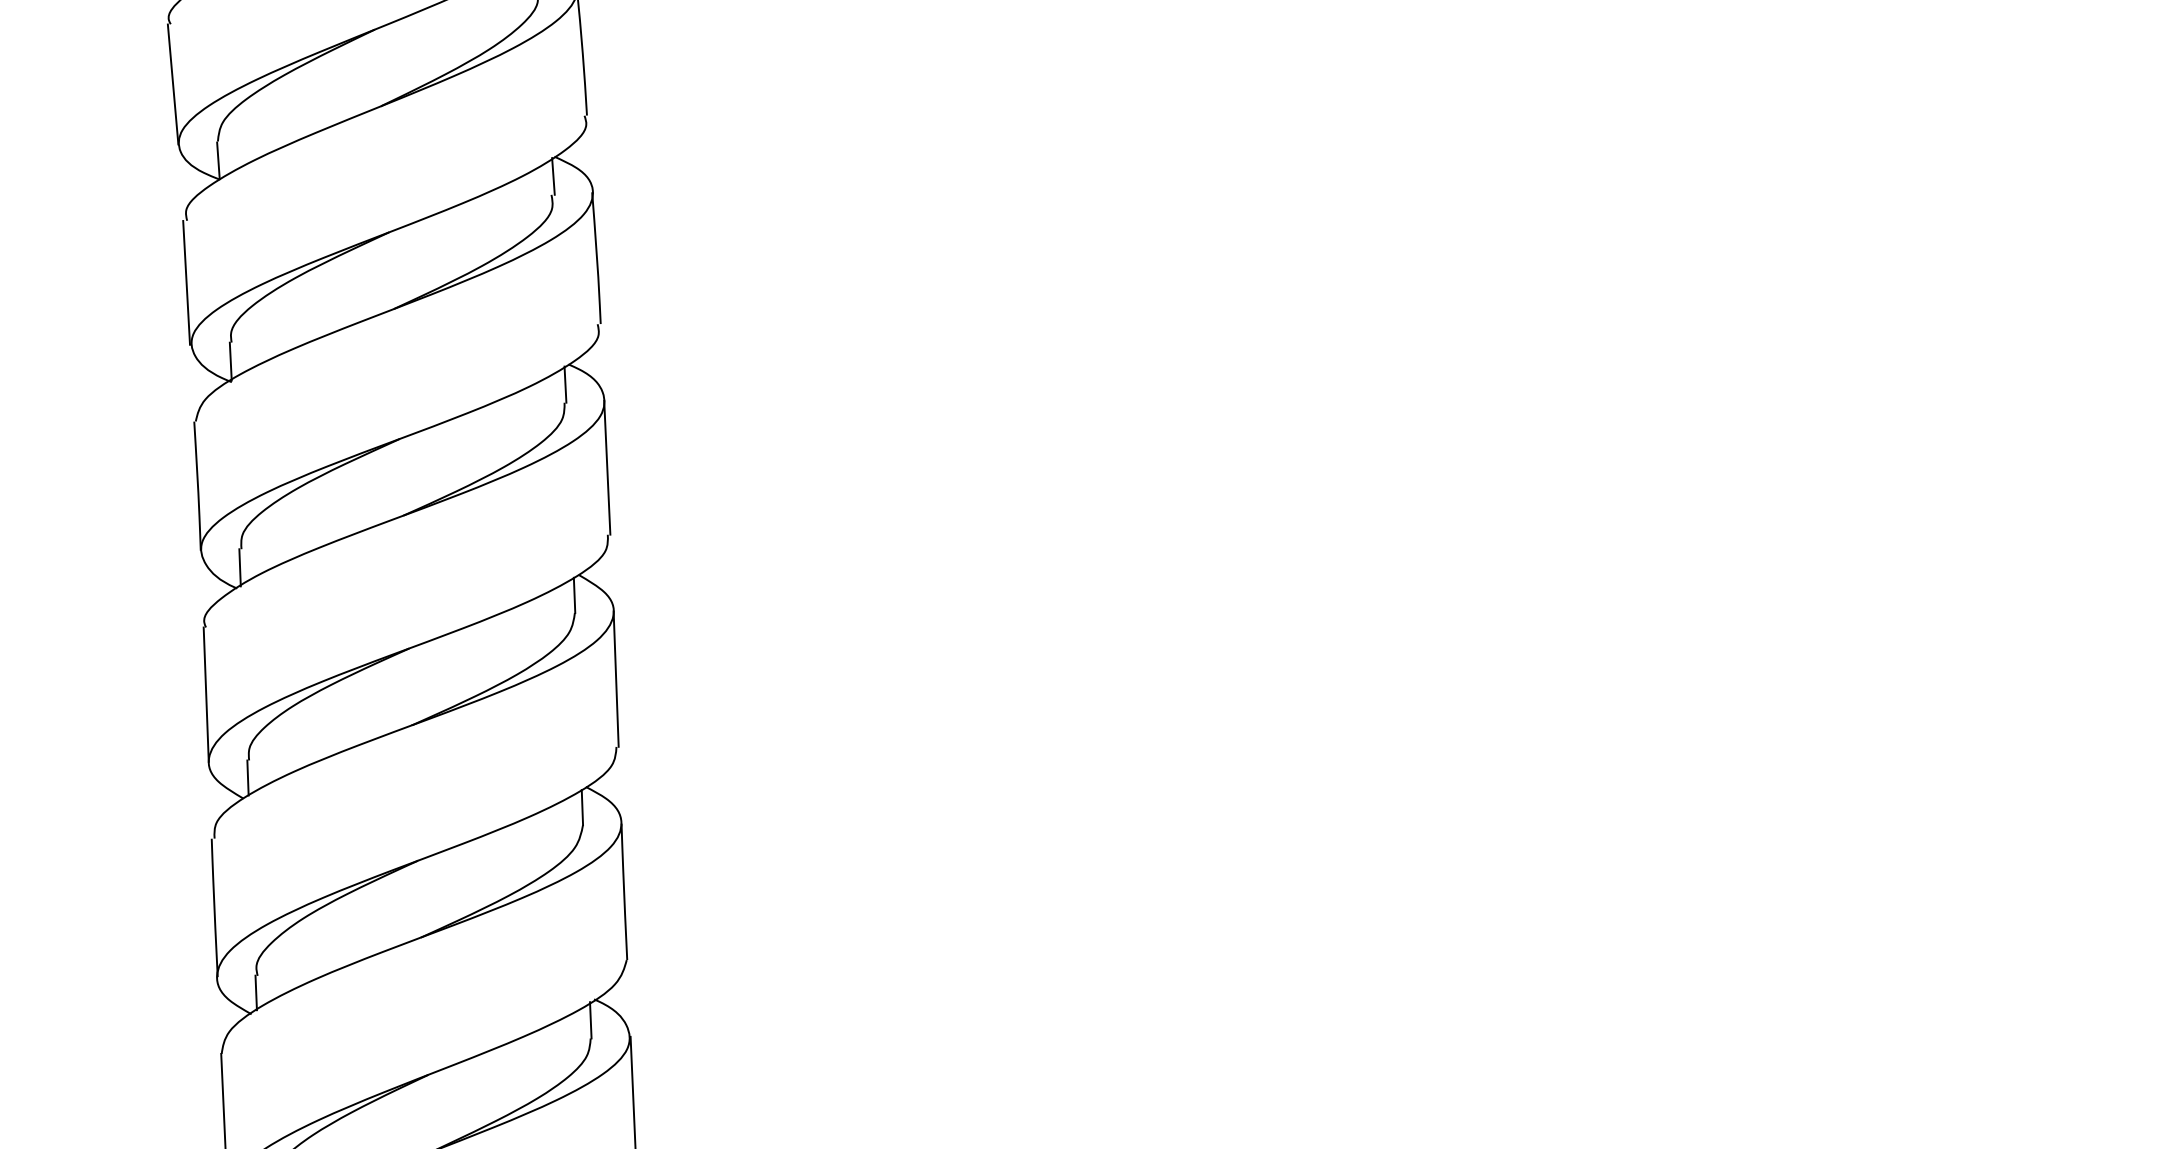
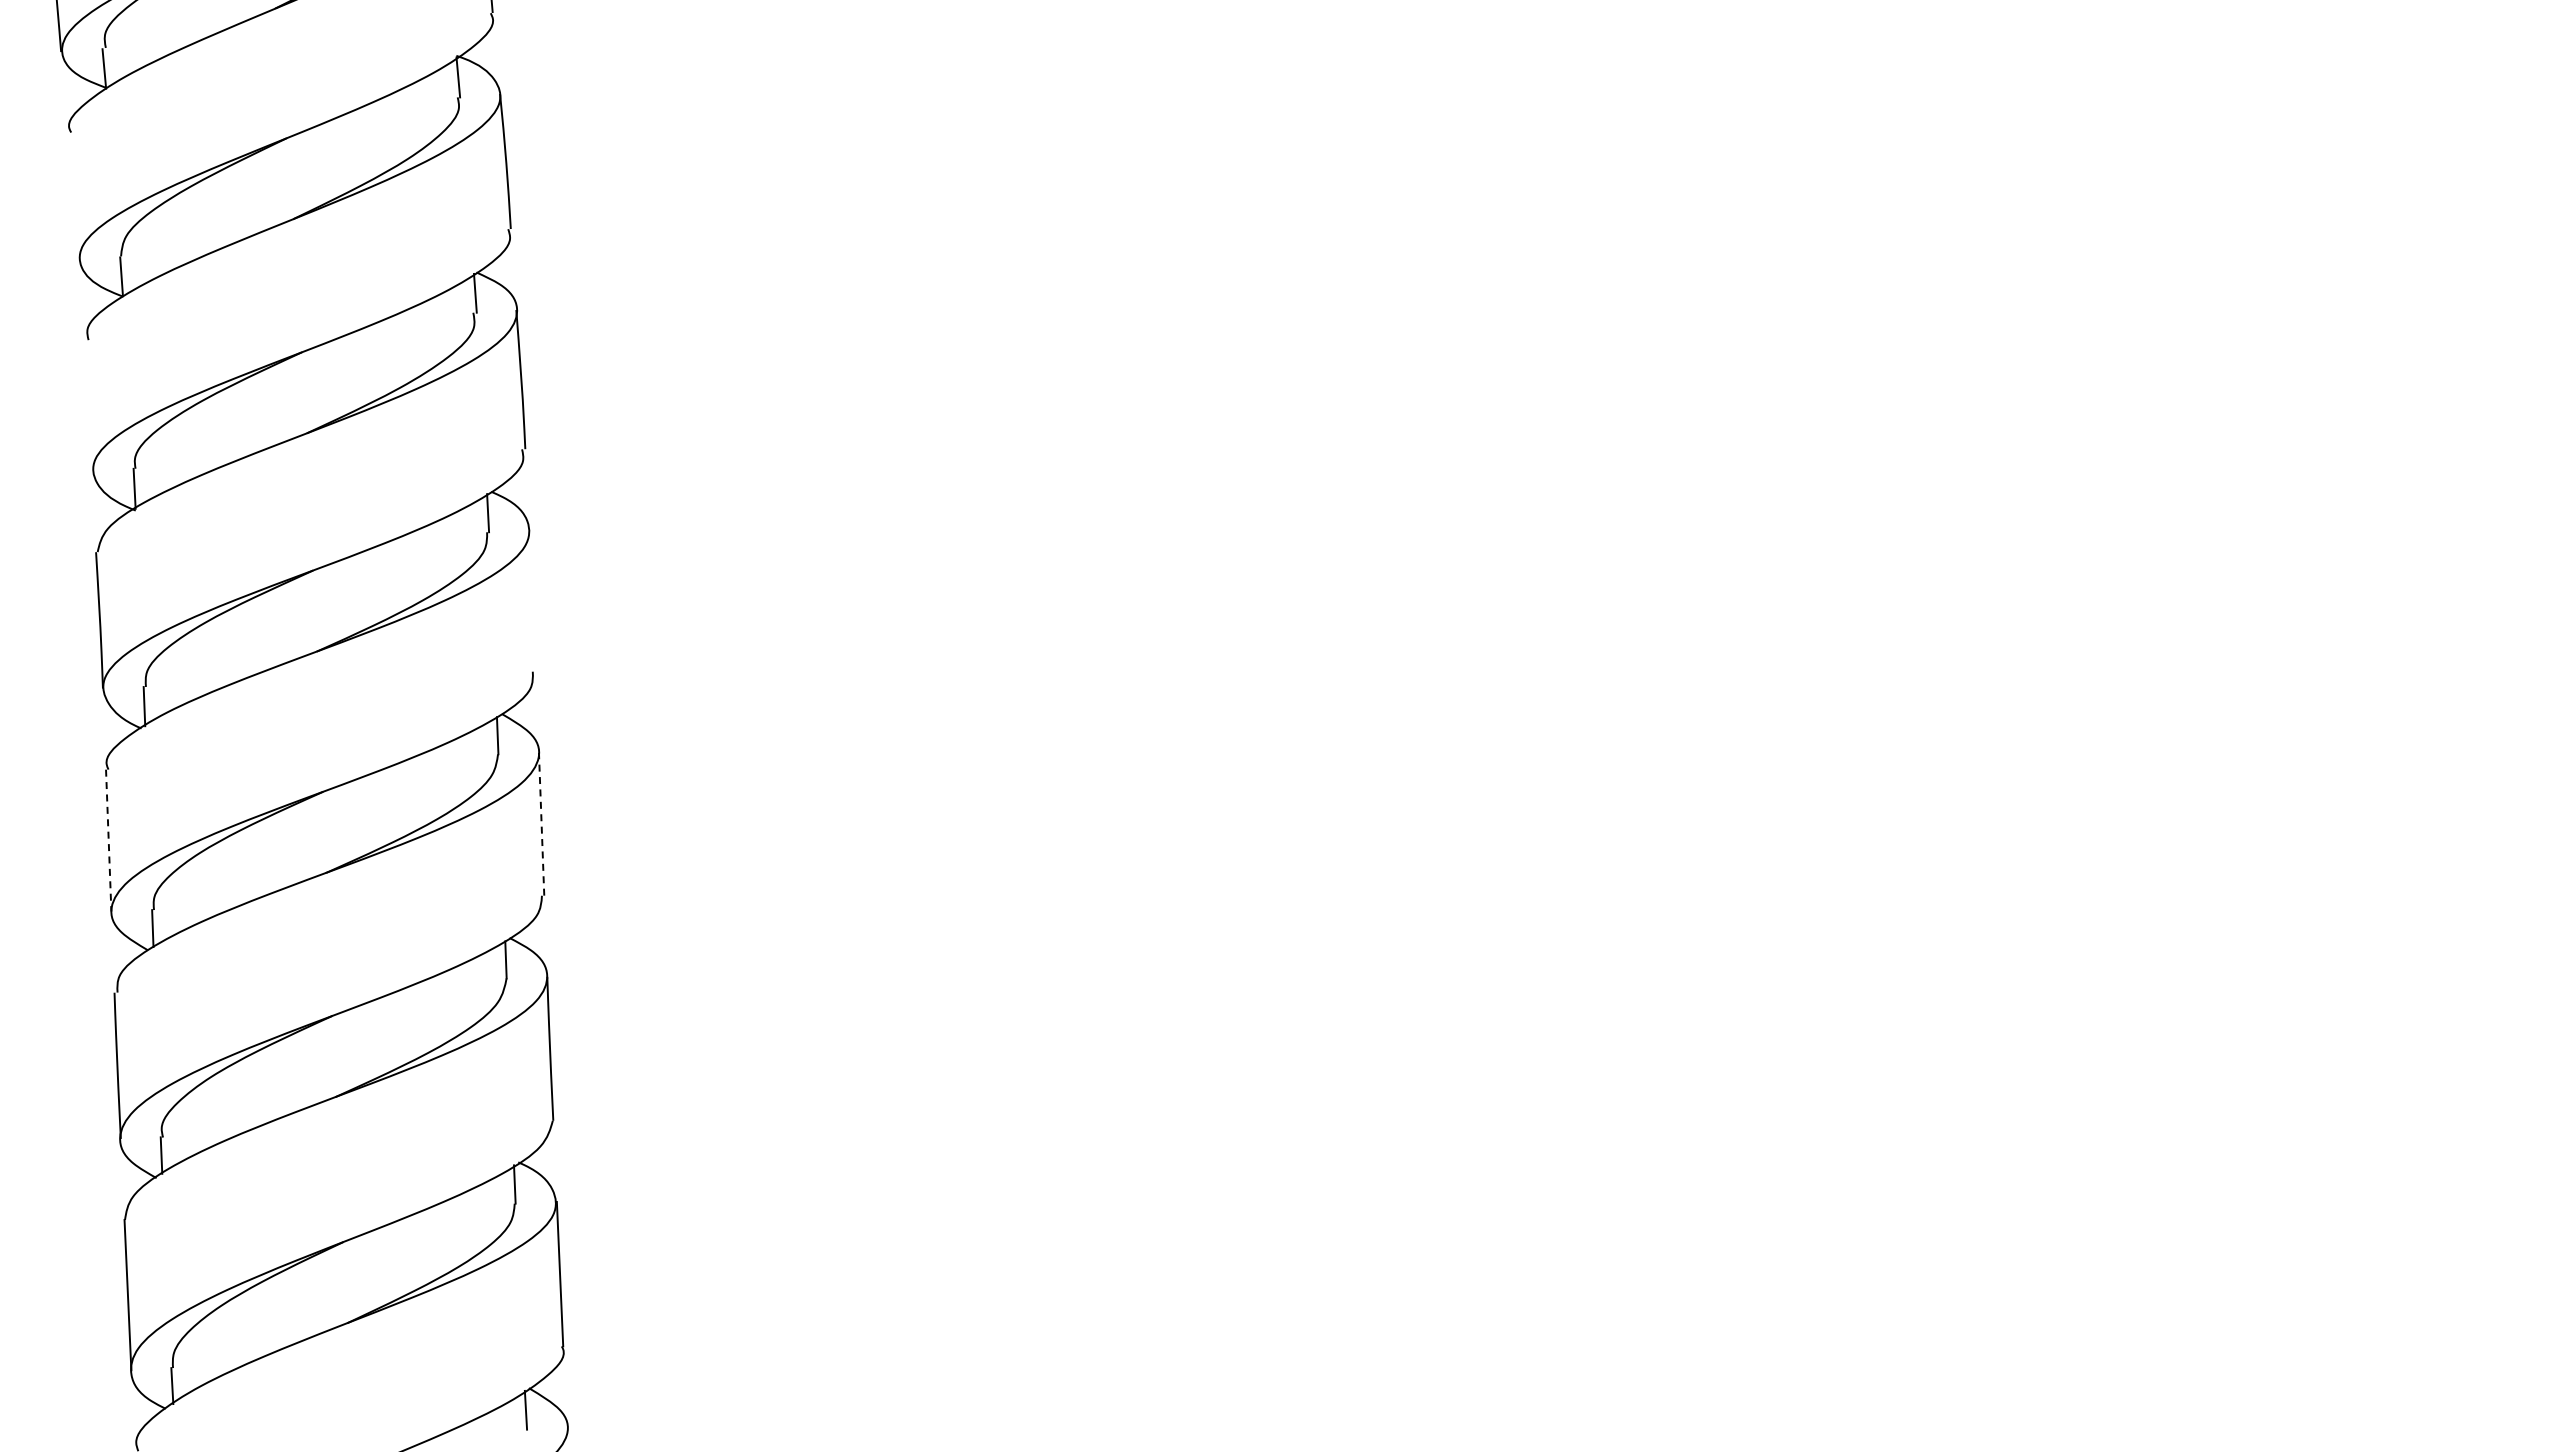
line: (172, 83) -> (73, 195), removed
line: (186, 282) -> (87, 405), removed
line: (607, 467) -> (532, 600), removed
line: (616, 678) -> (541, 823), solid -> dashed
line: (206, 694) -> (108, 840), solid -> dashed

